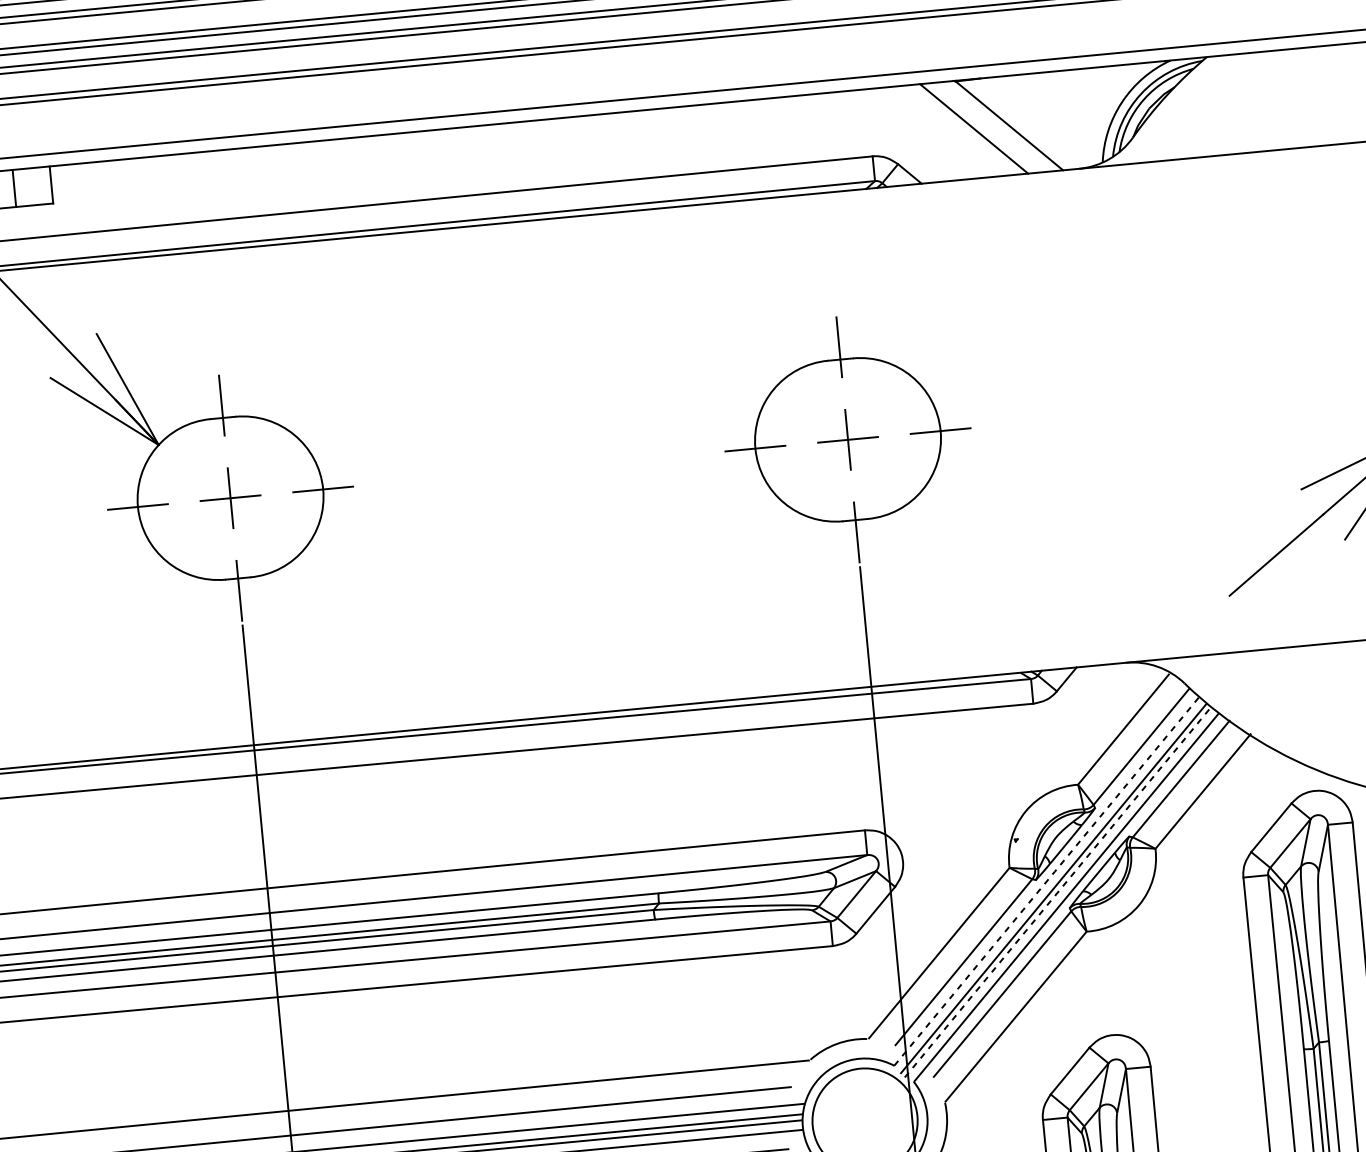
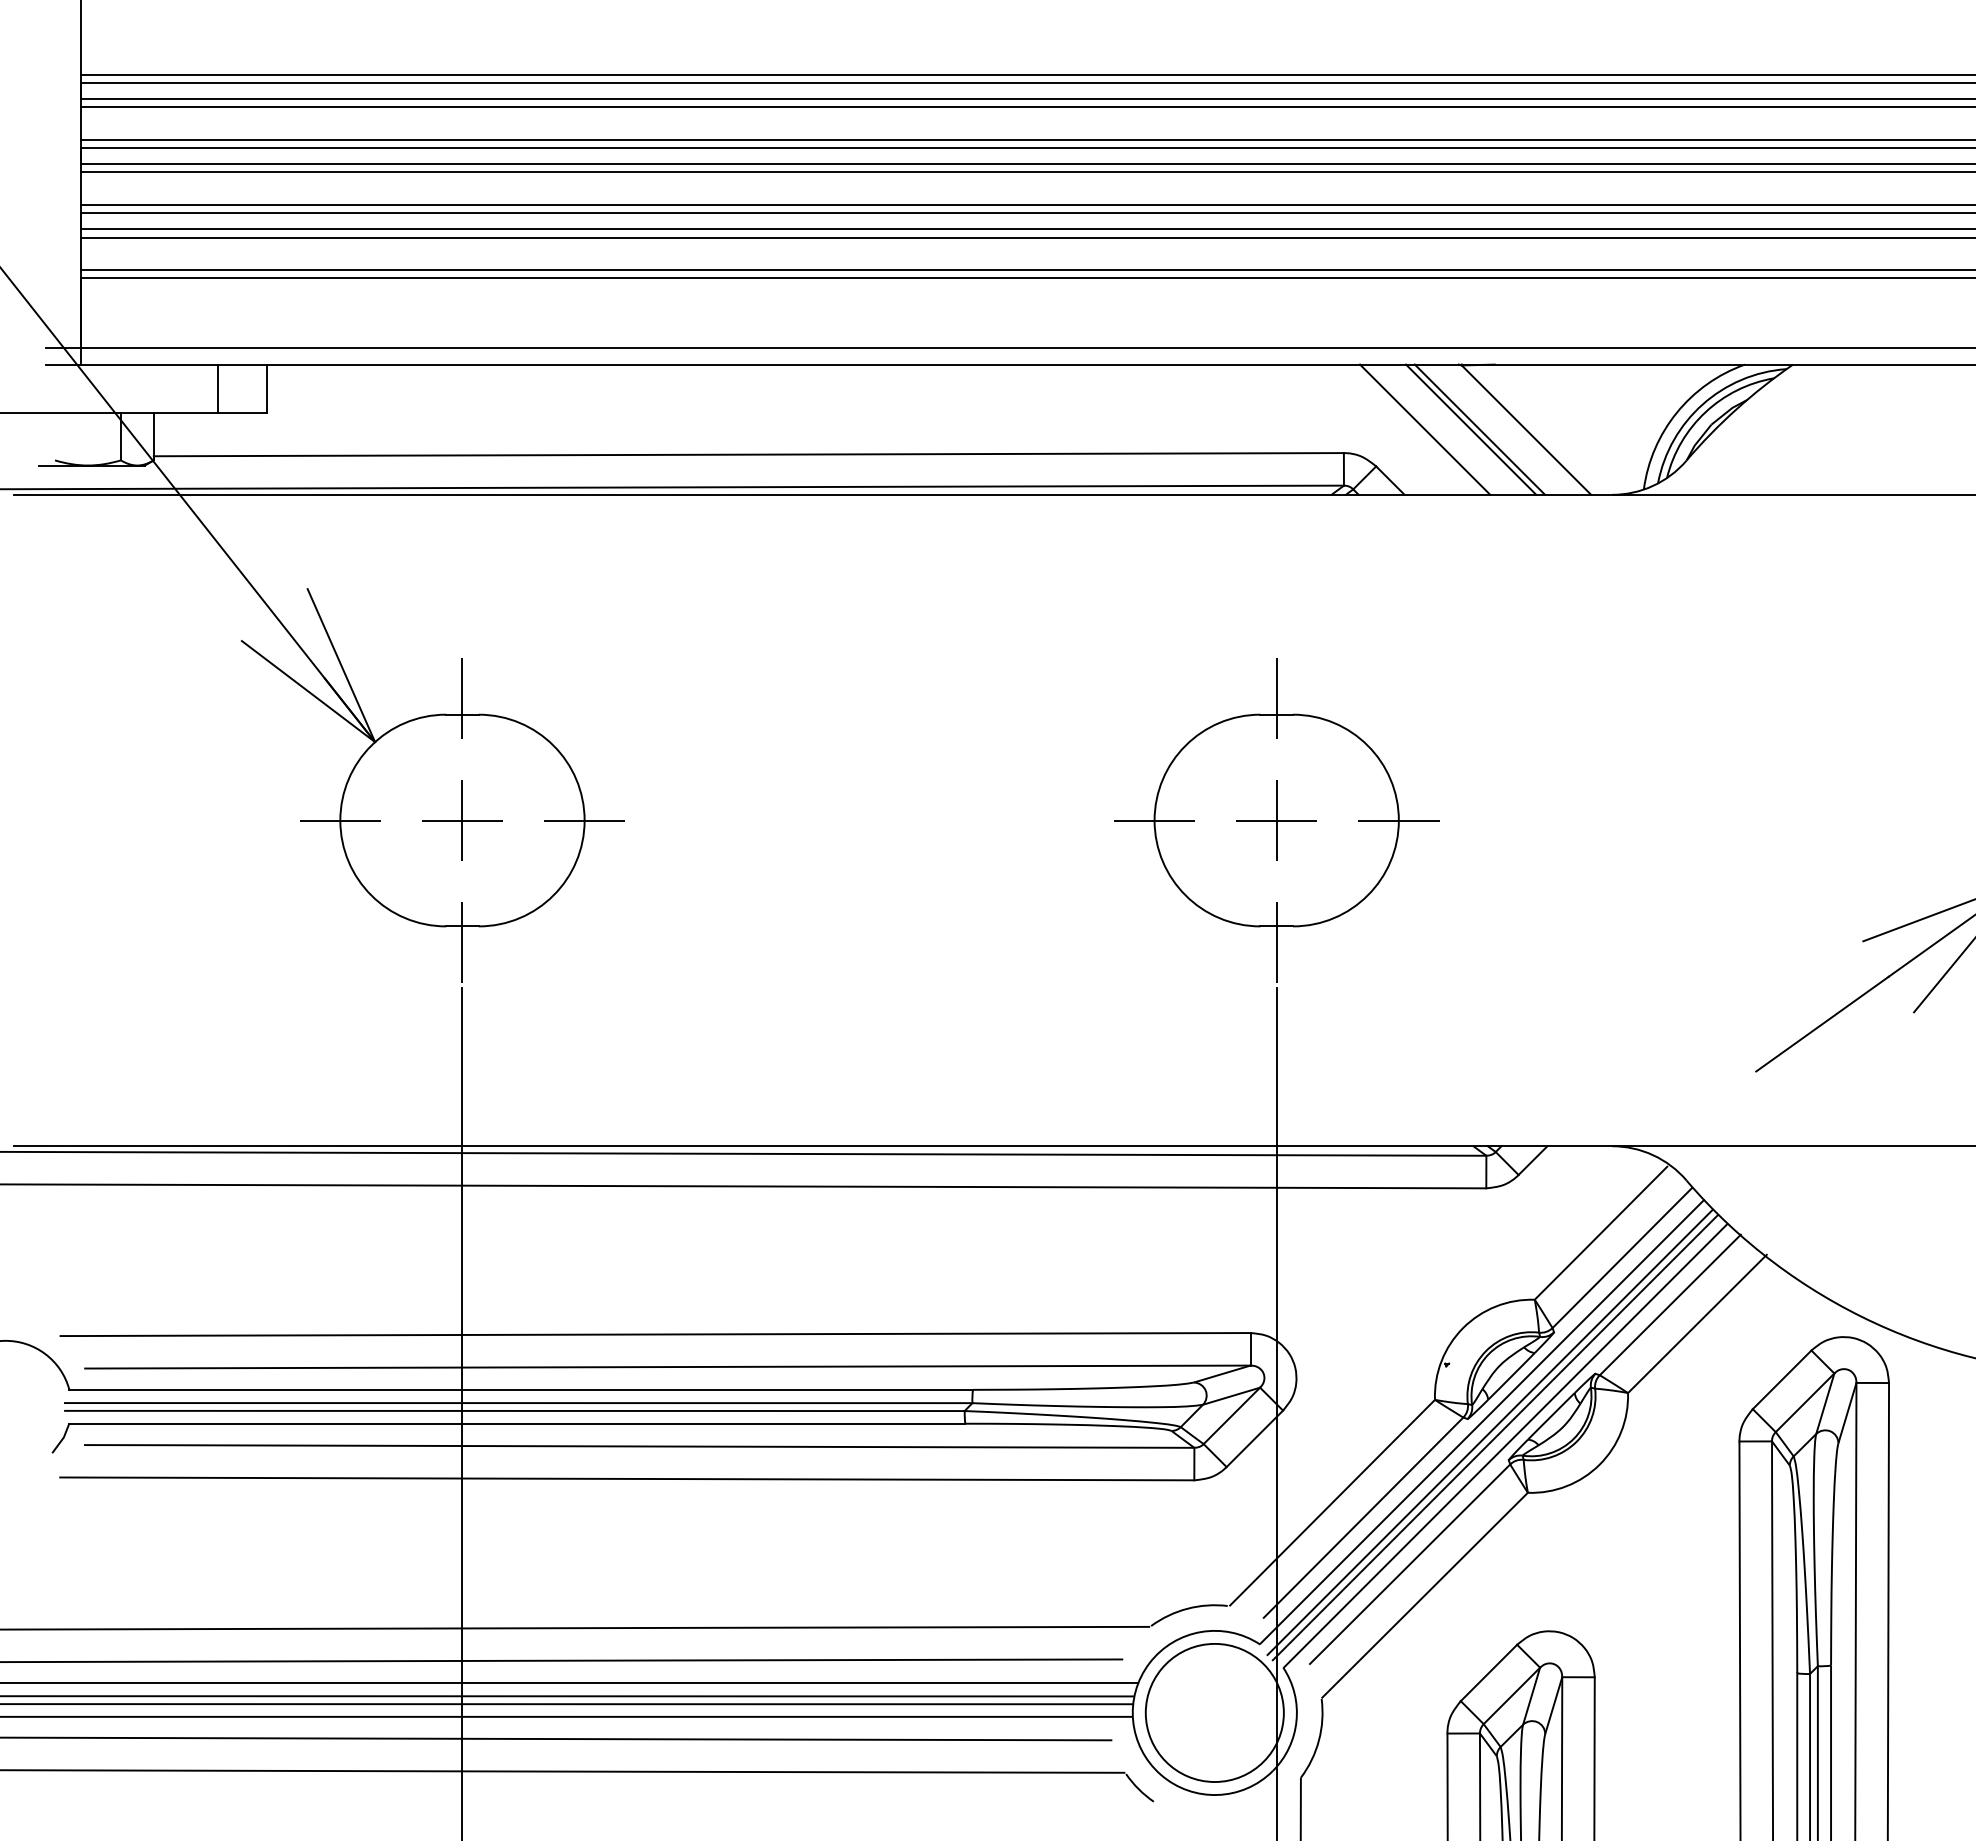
line: (967, 129) -> (1471, 429), added
line: (932, 132) -> (1425, 429), added
line: (1047, 880) -> (1483, 1421), dashed -> solid
line: (1058, 891) -> (1496, 1437), dashed -> solid

